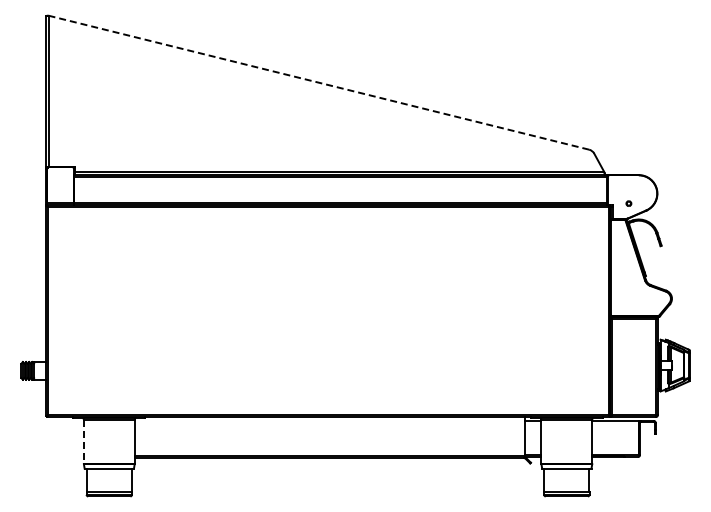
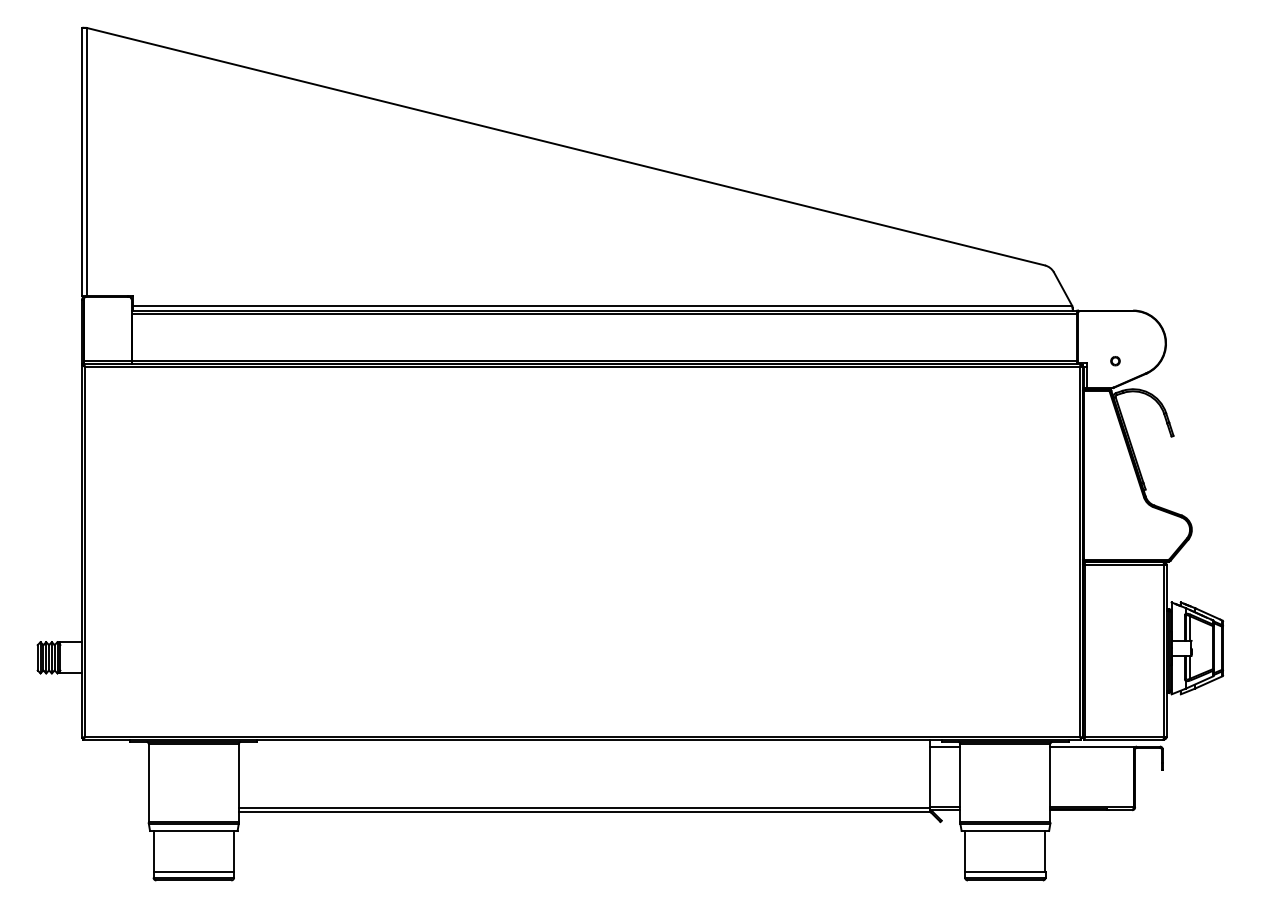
line: (318, 82) -> (564, 146), dashed -> solid
line: (83, 442) -> (148, 784), dashed -> solid

